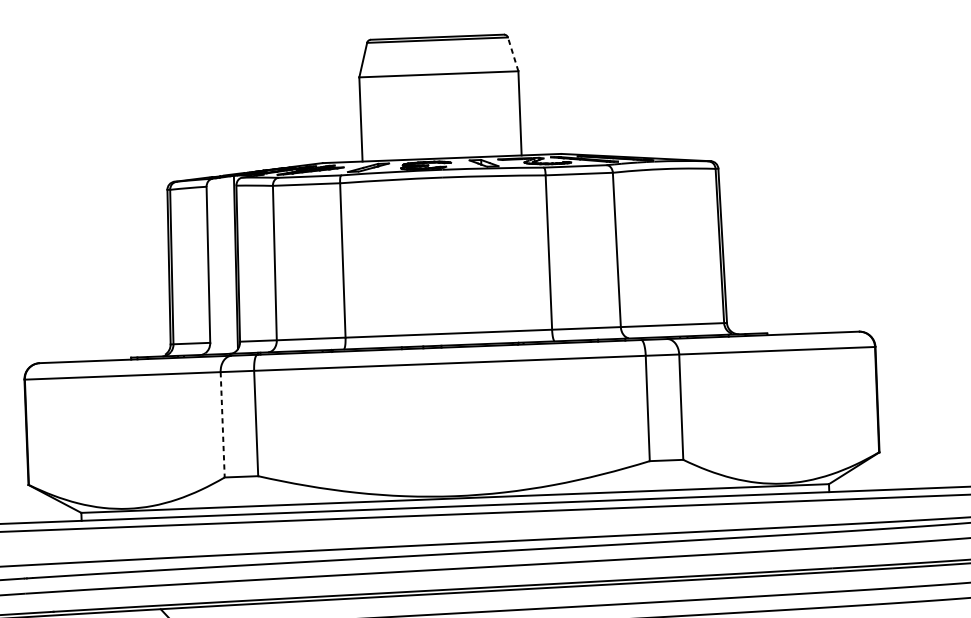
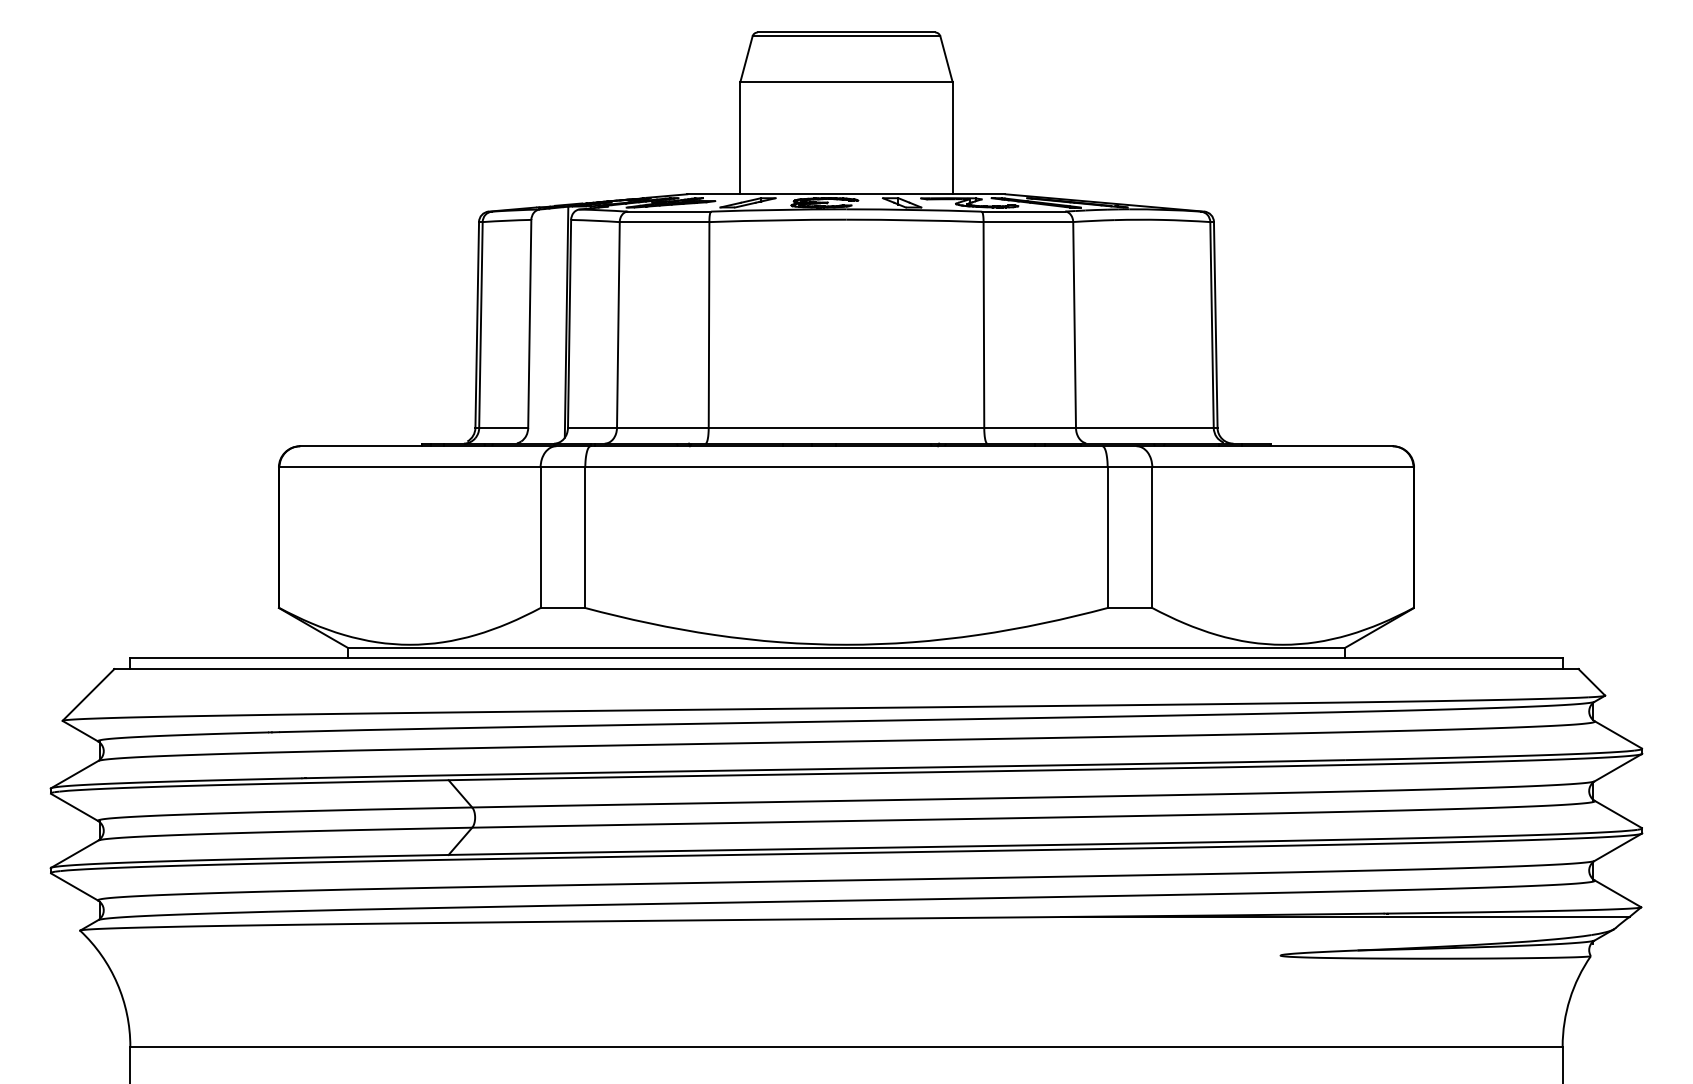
line: (513, 54) -> (946, 59), dashed -> solid
line: (222, 425) -> (540, 538), dashed -> solid

